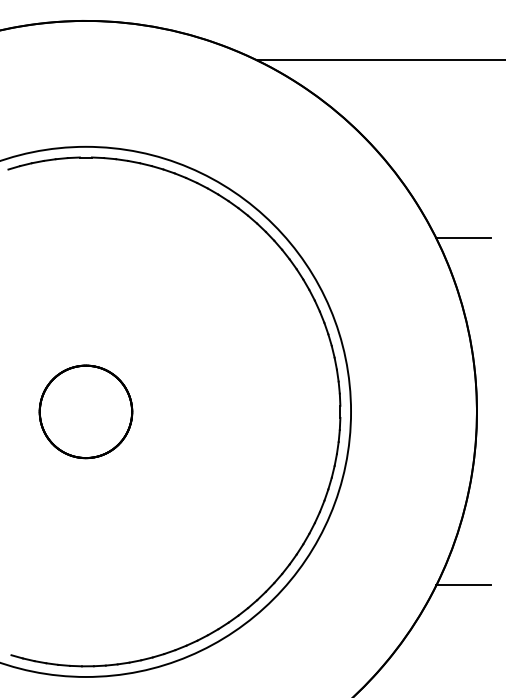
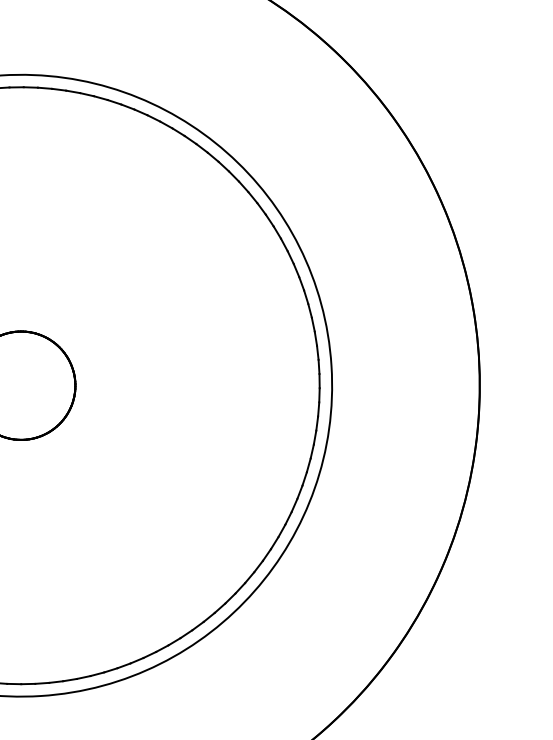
line: (463, 238) -> (450, 154), removed
line: (463, 585) -> (475, 561), removed

